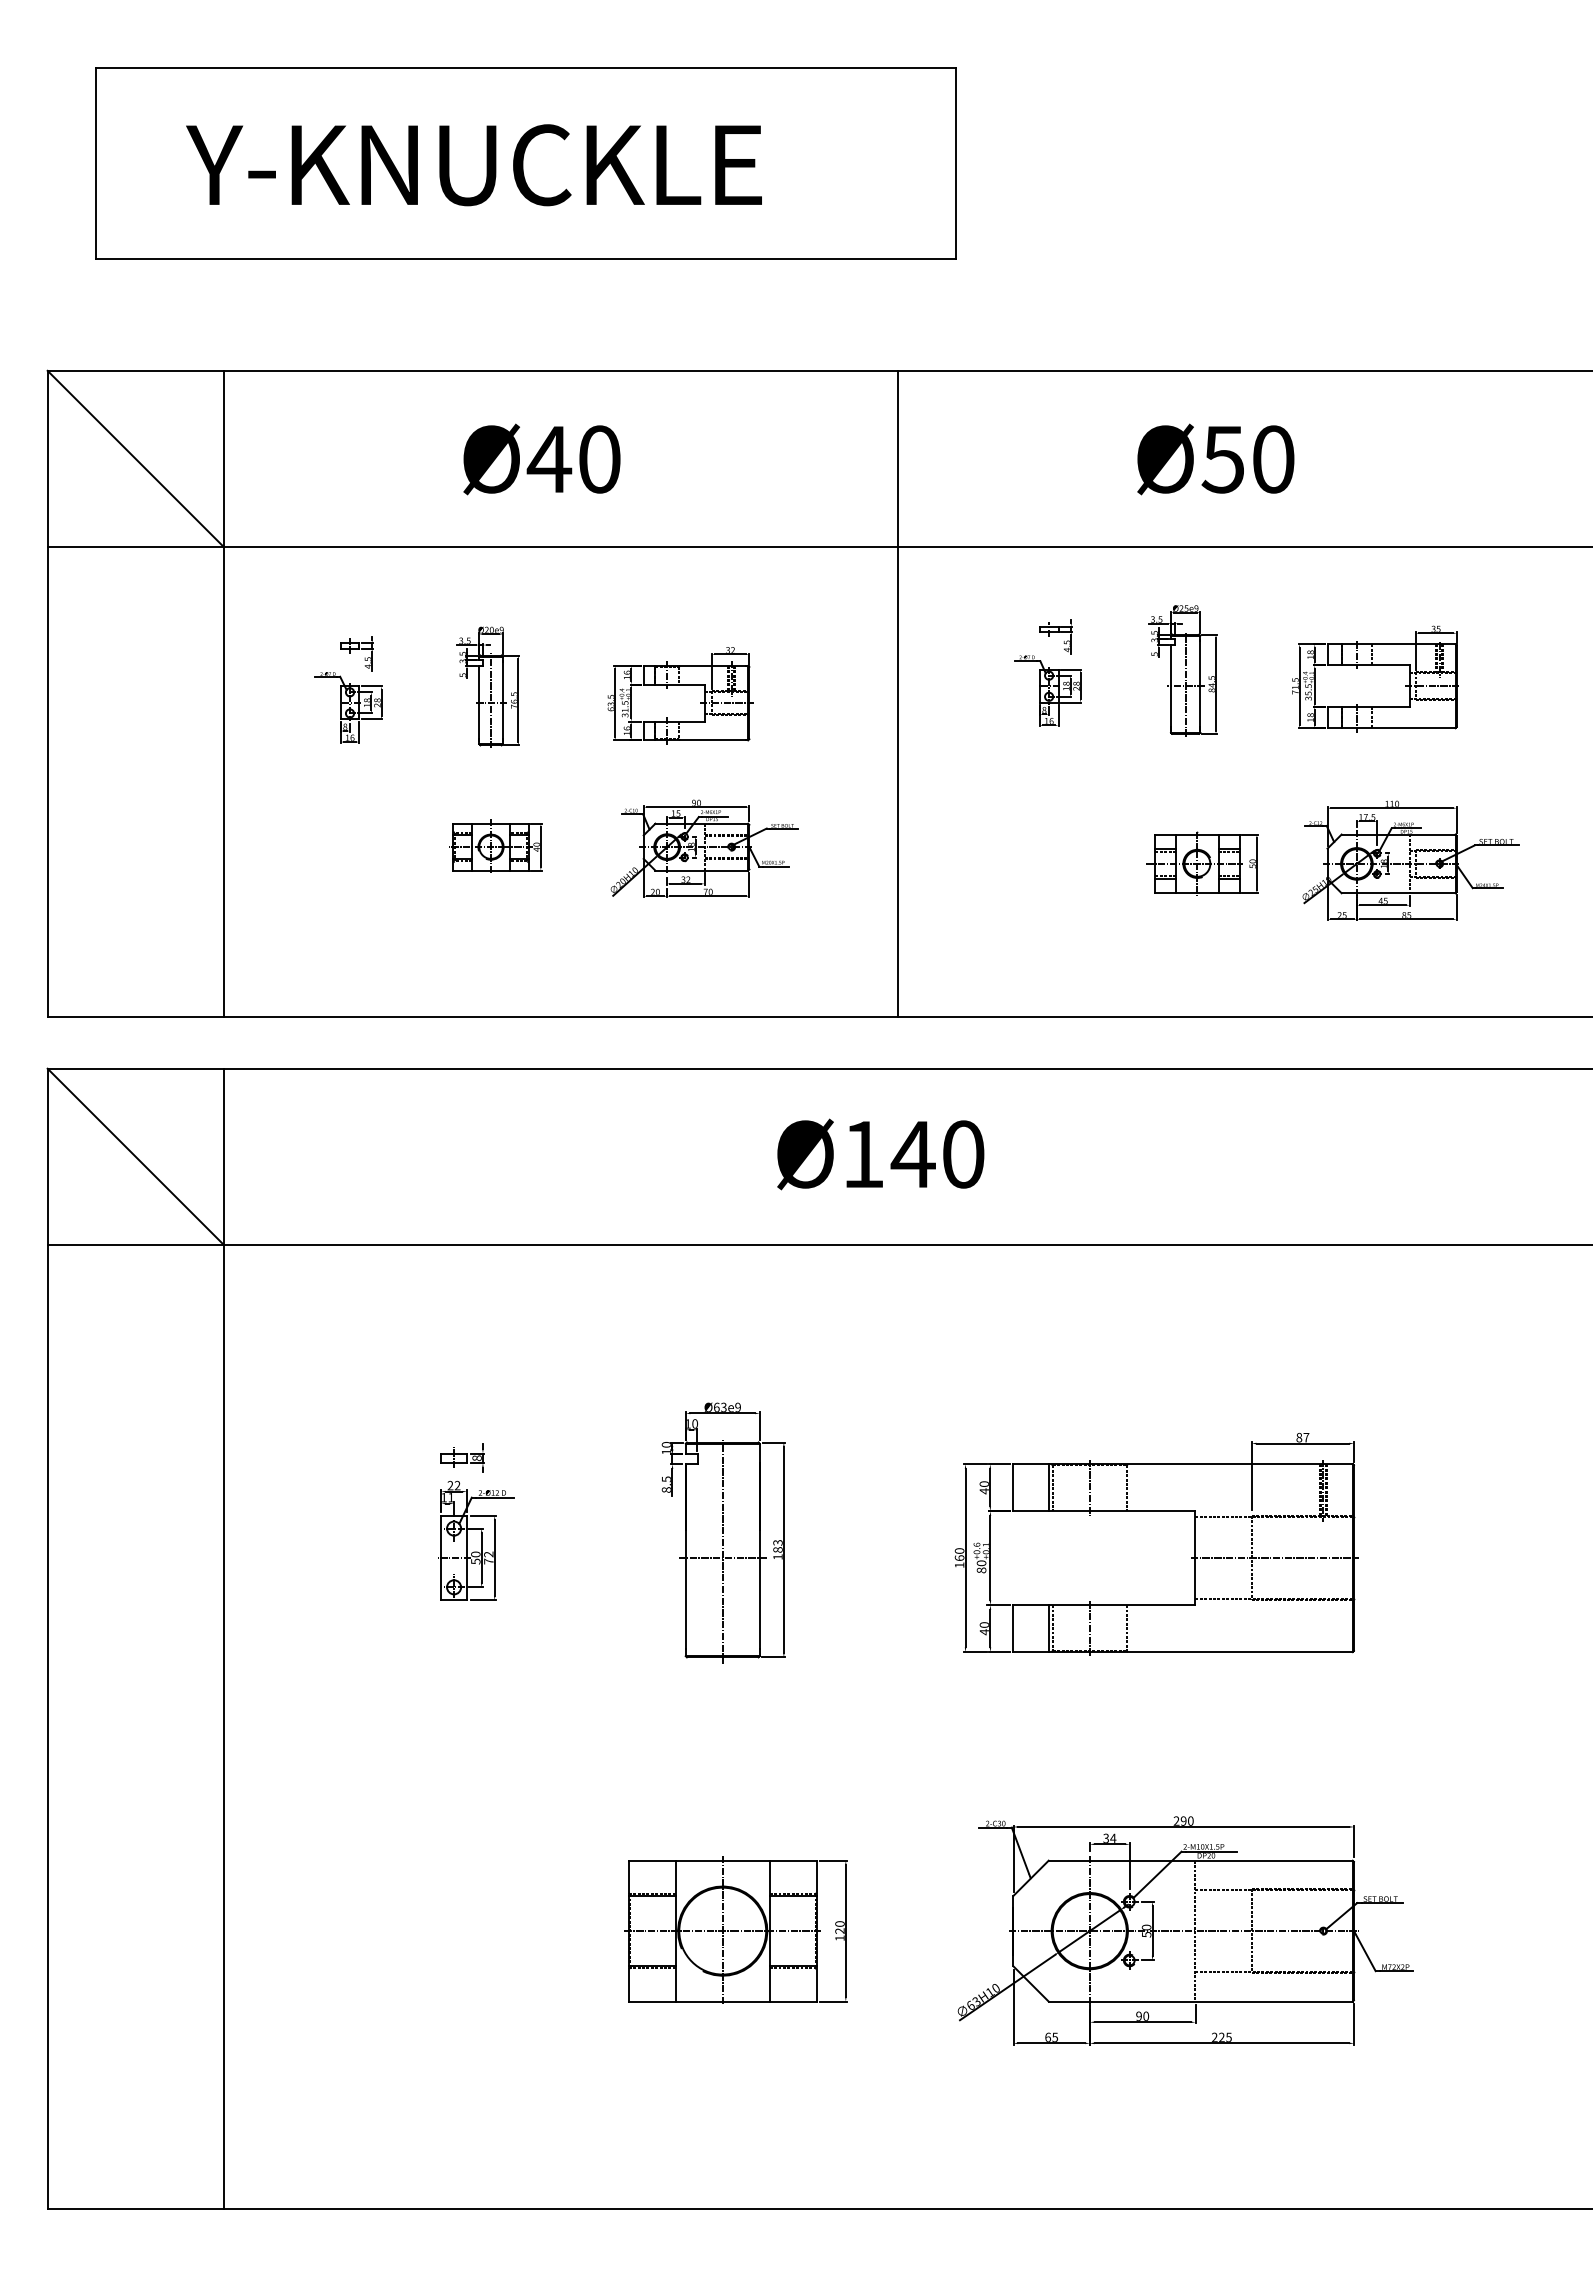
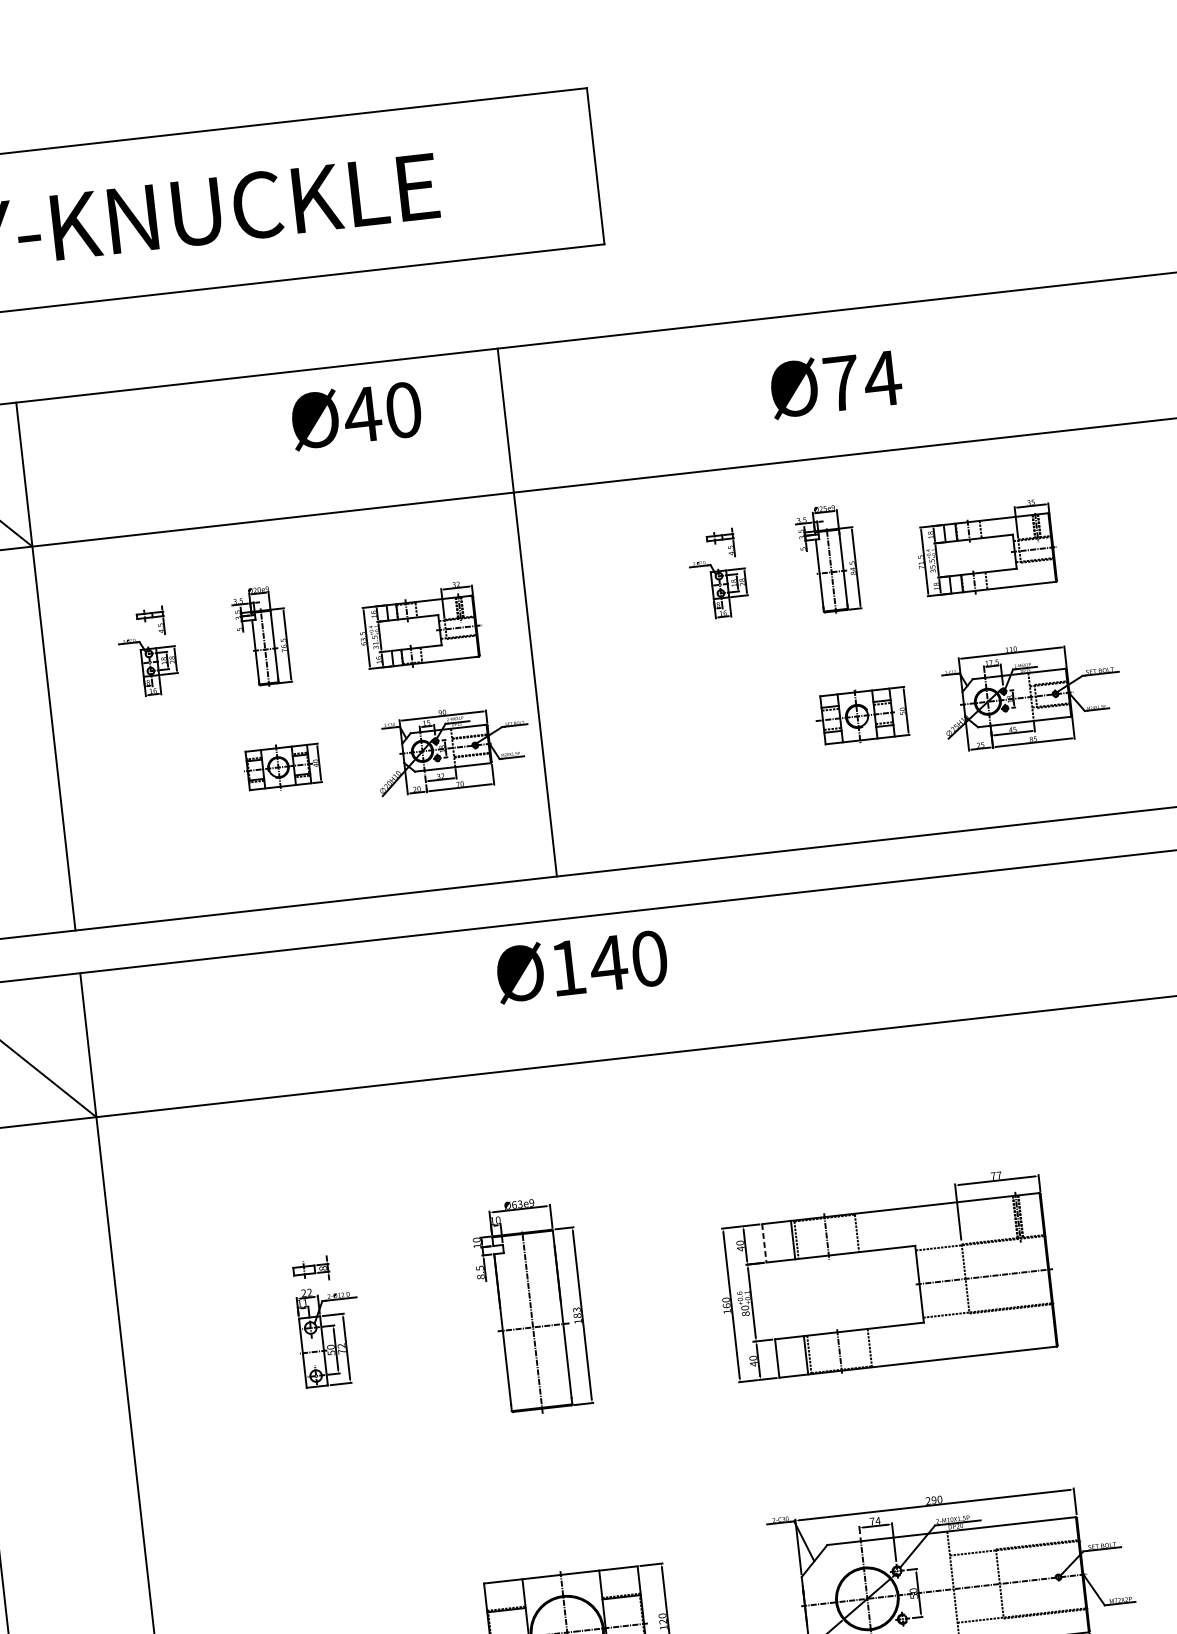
text: (541, 459) -> (356, 415), moved
text: (1248, 459) -> (862, 381), Ø50 -> Ø74
line: (897, 693) -> (527, 612), moved
text: (880, 1154) -> (581, 966), moved
text: (1299, 1437) -> (993, 1176), 87 -> 77
line: (1013, 1488) -> (764, 1243), solid -> dashed
text: (1106, 1837) -> (872, 1520), 34 -> 74

